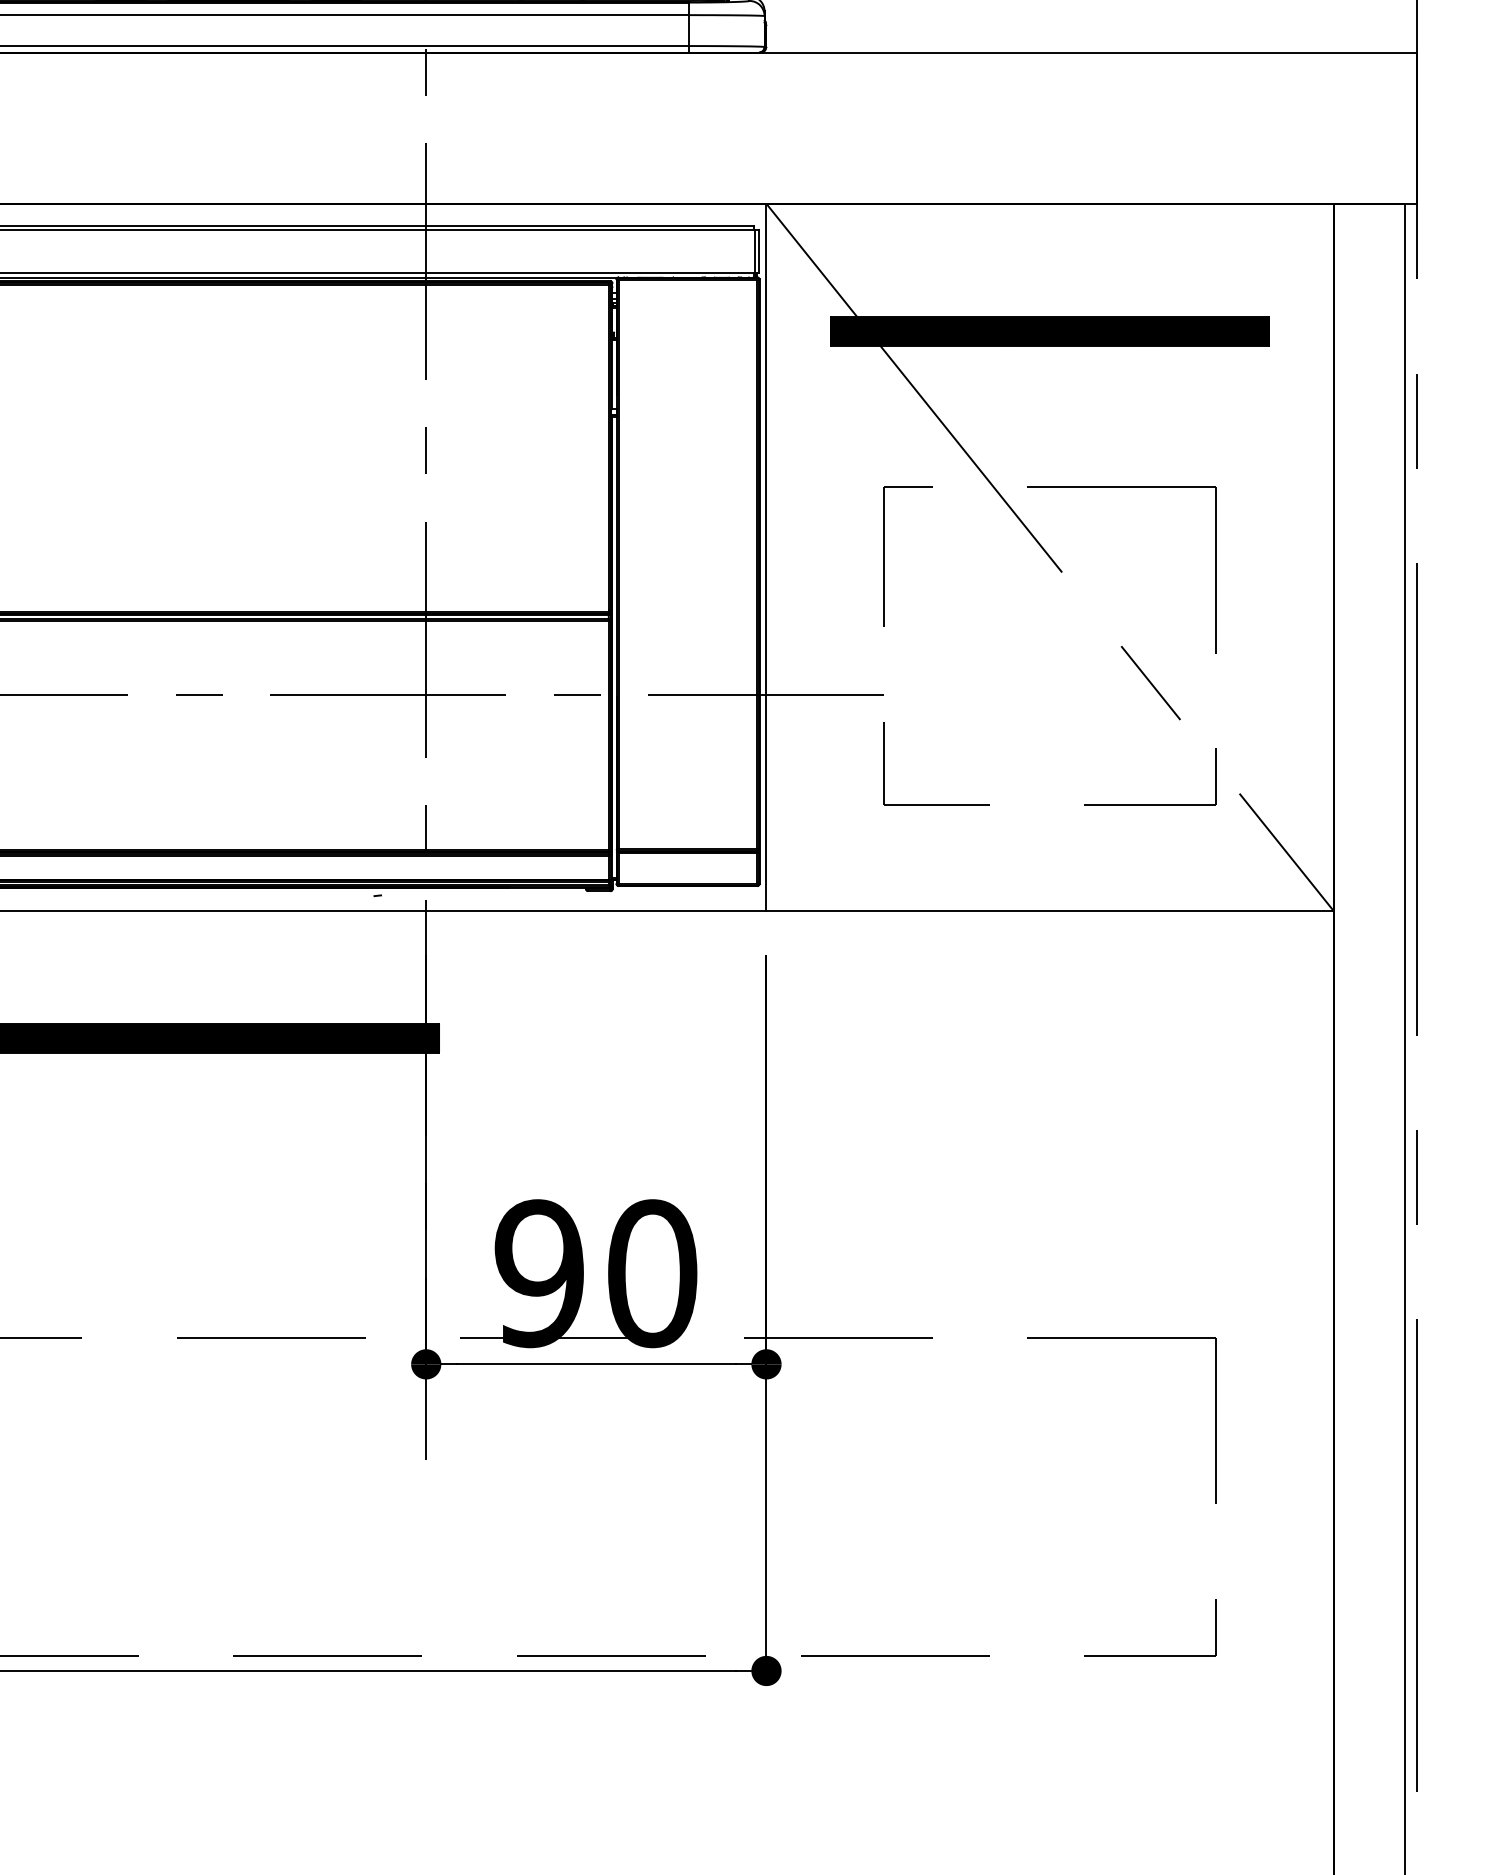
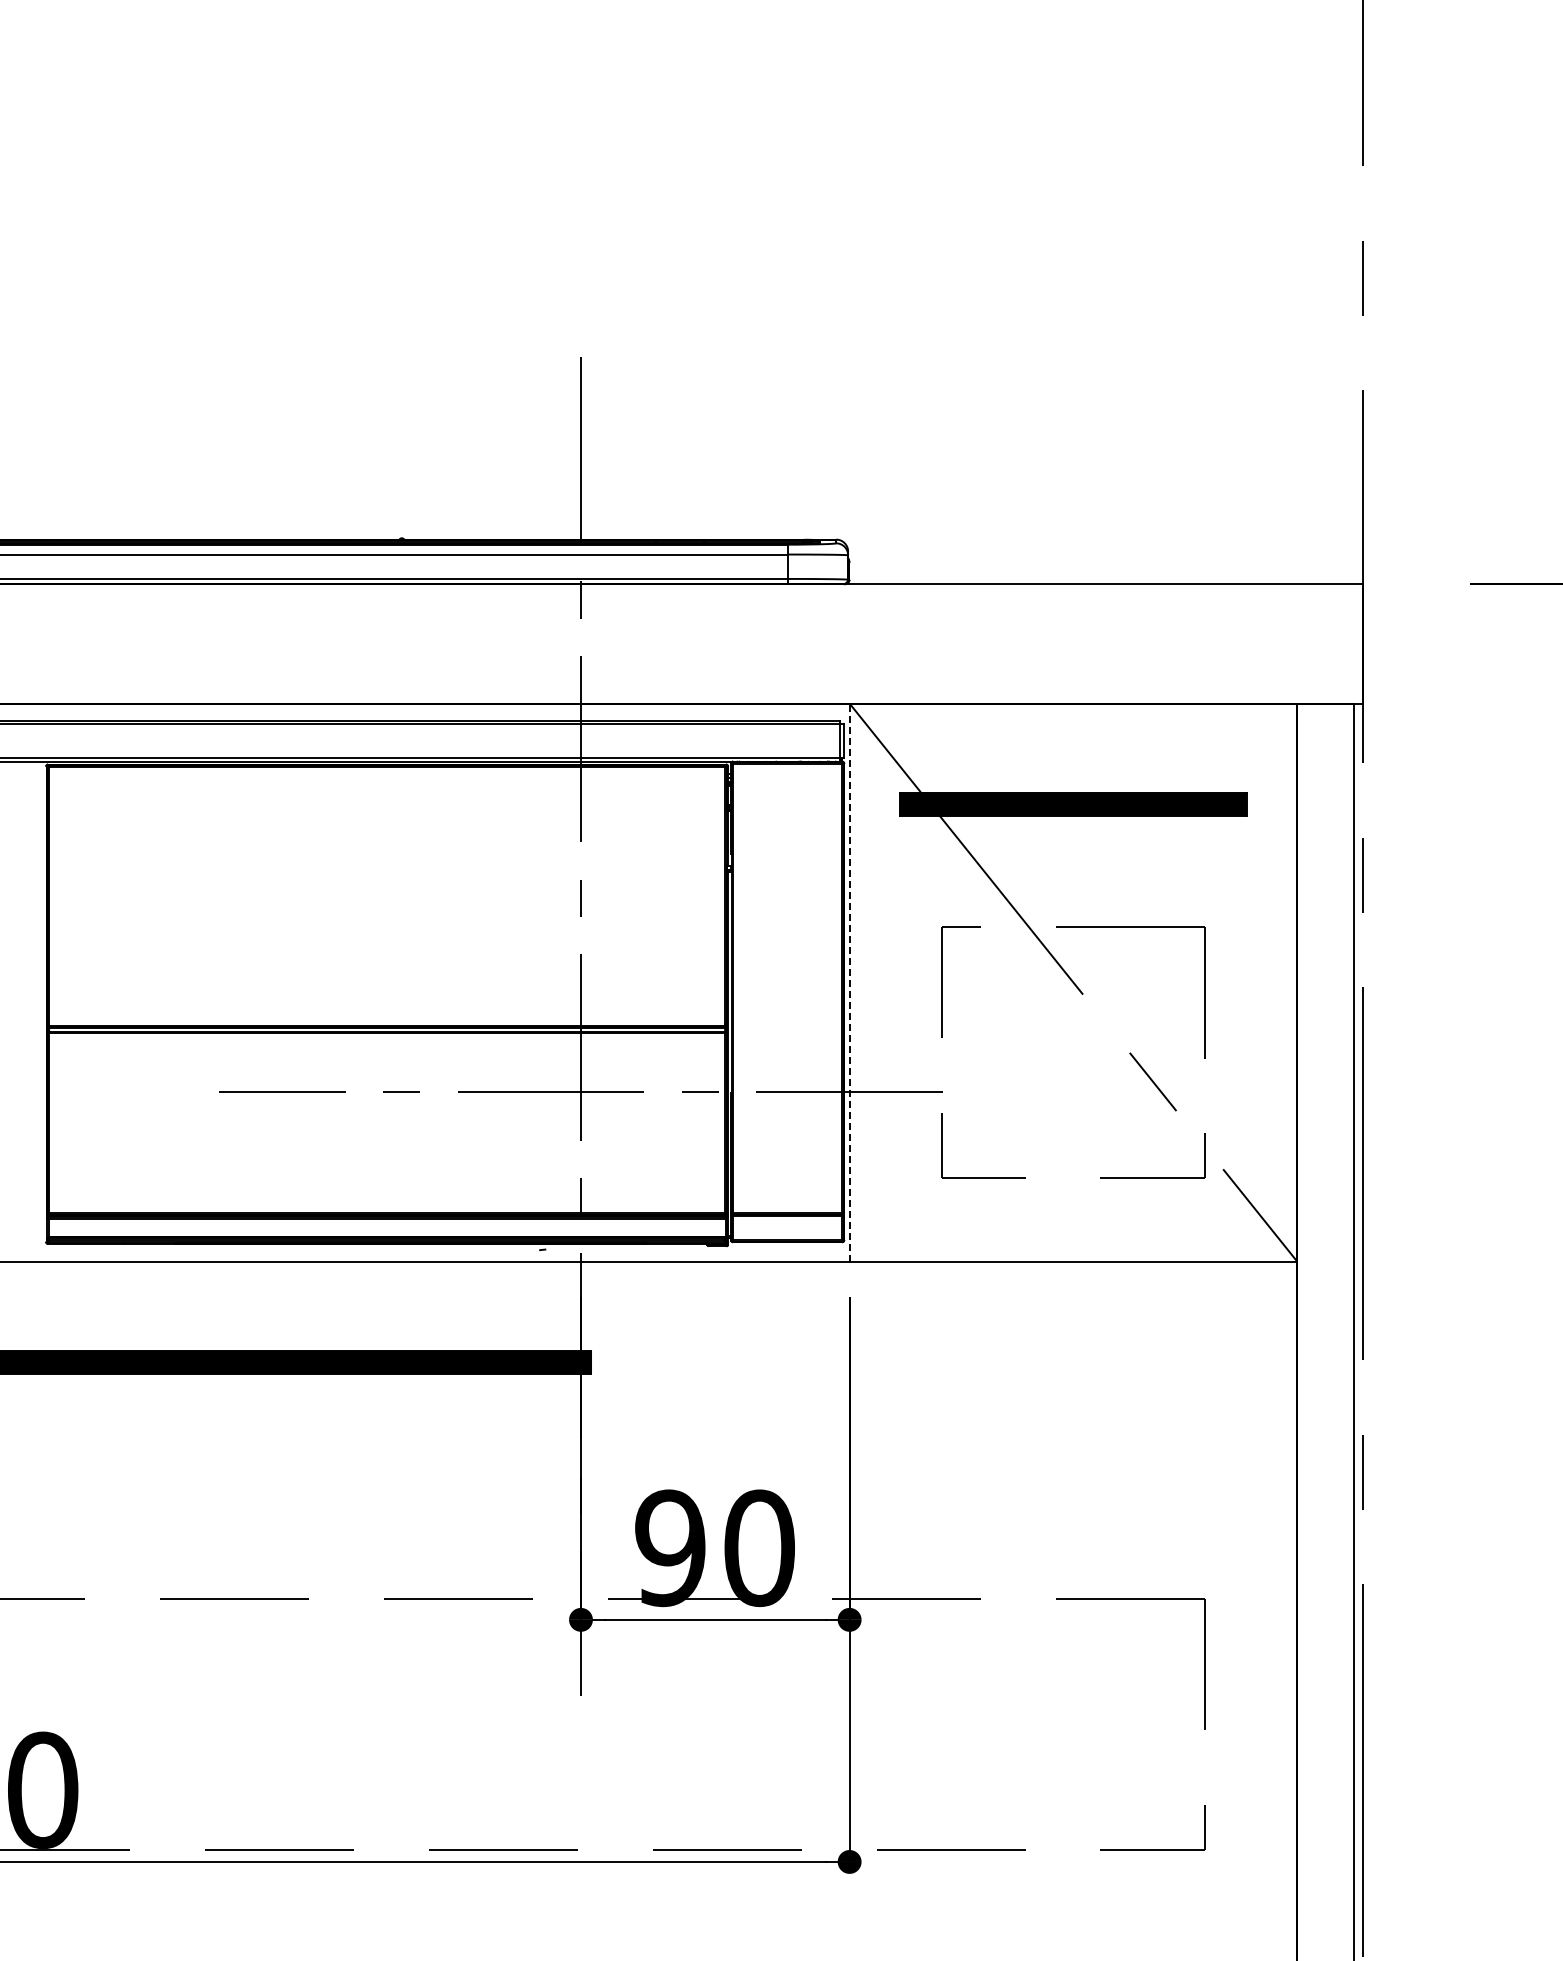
line: (766, 557) -> (849, 982), solid -> dashed

